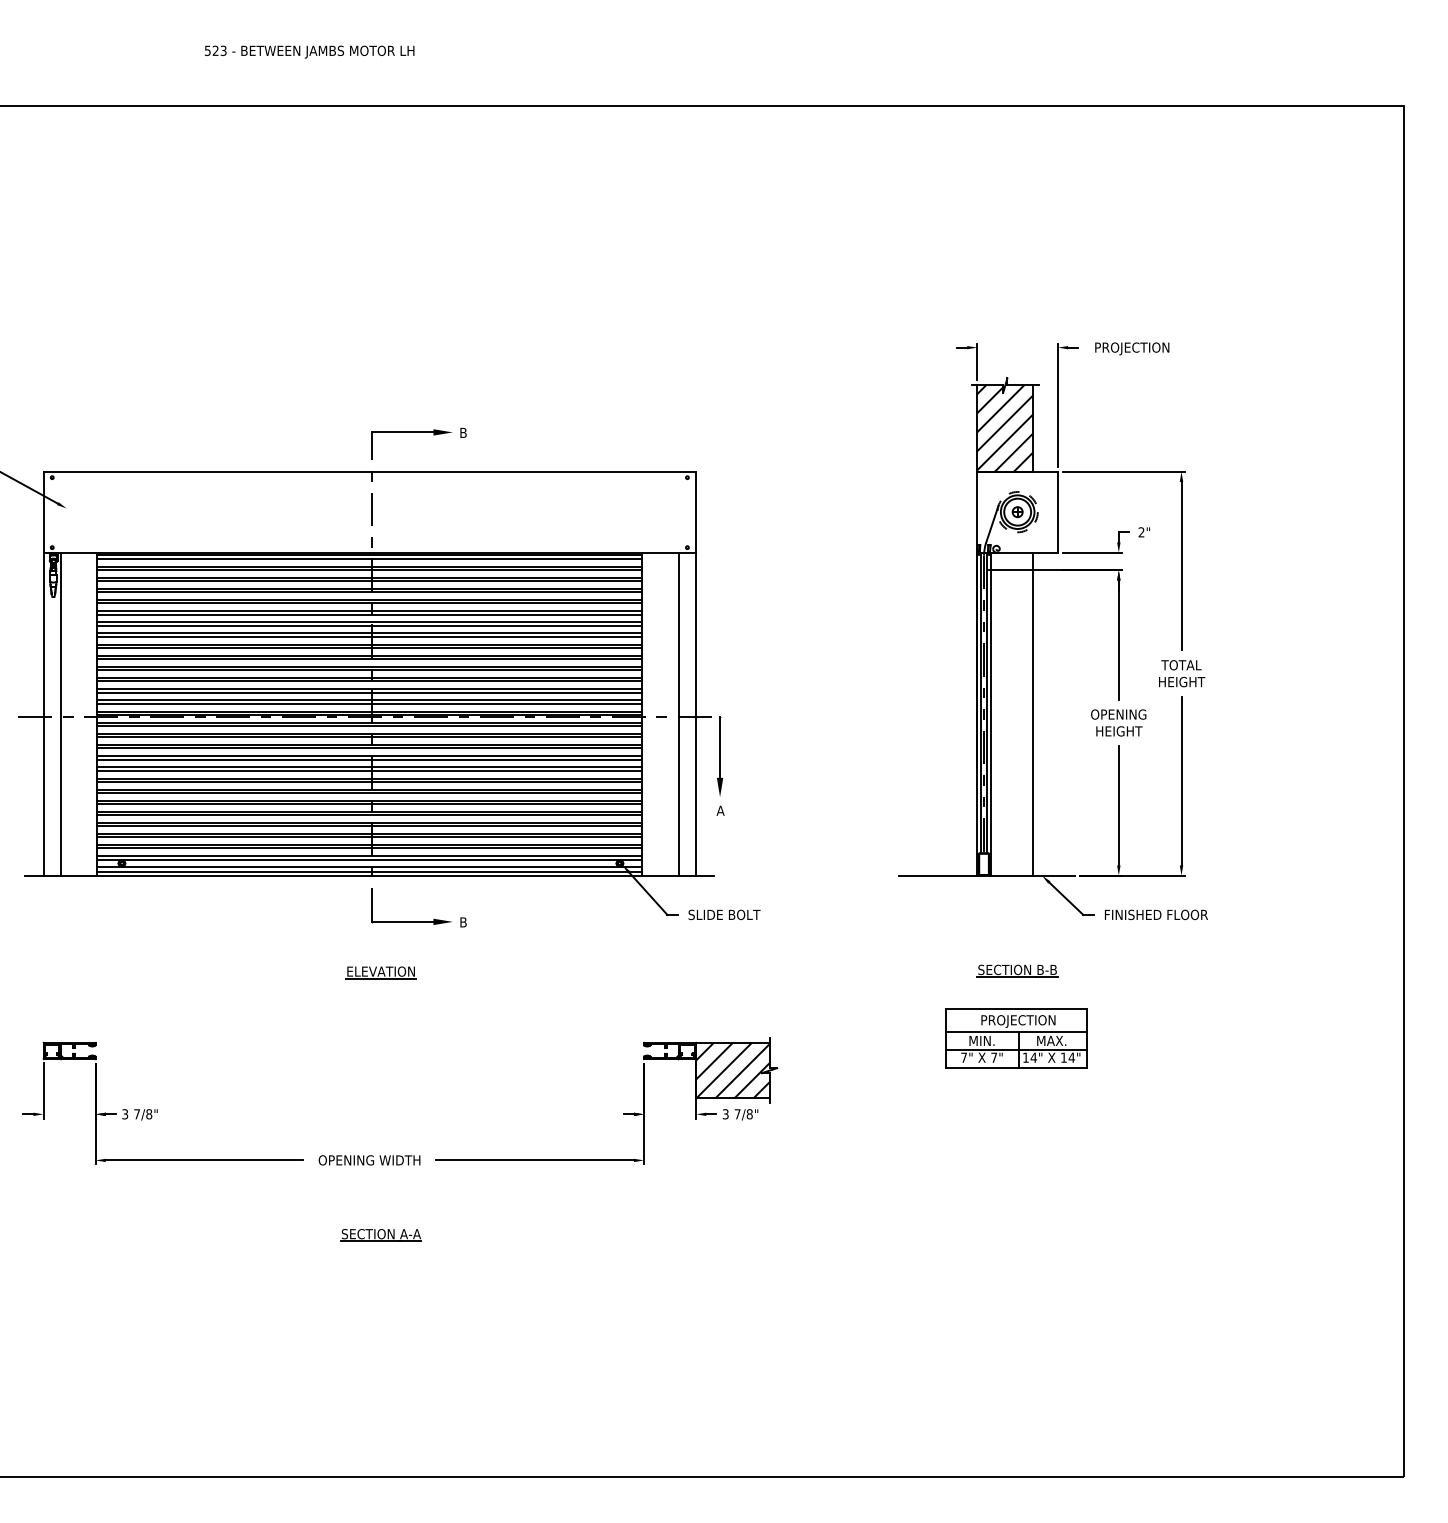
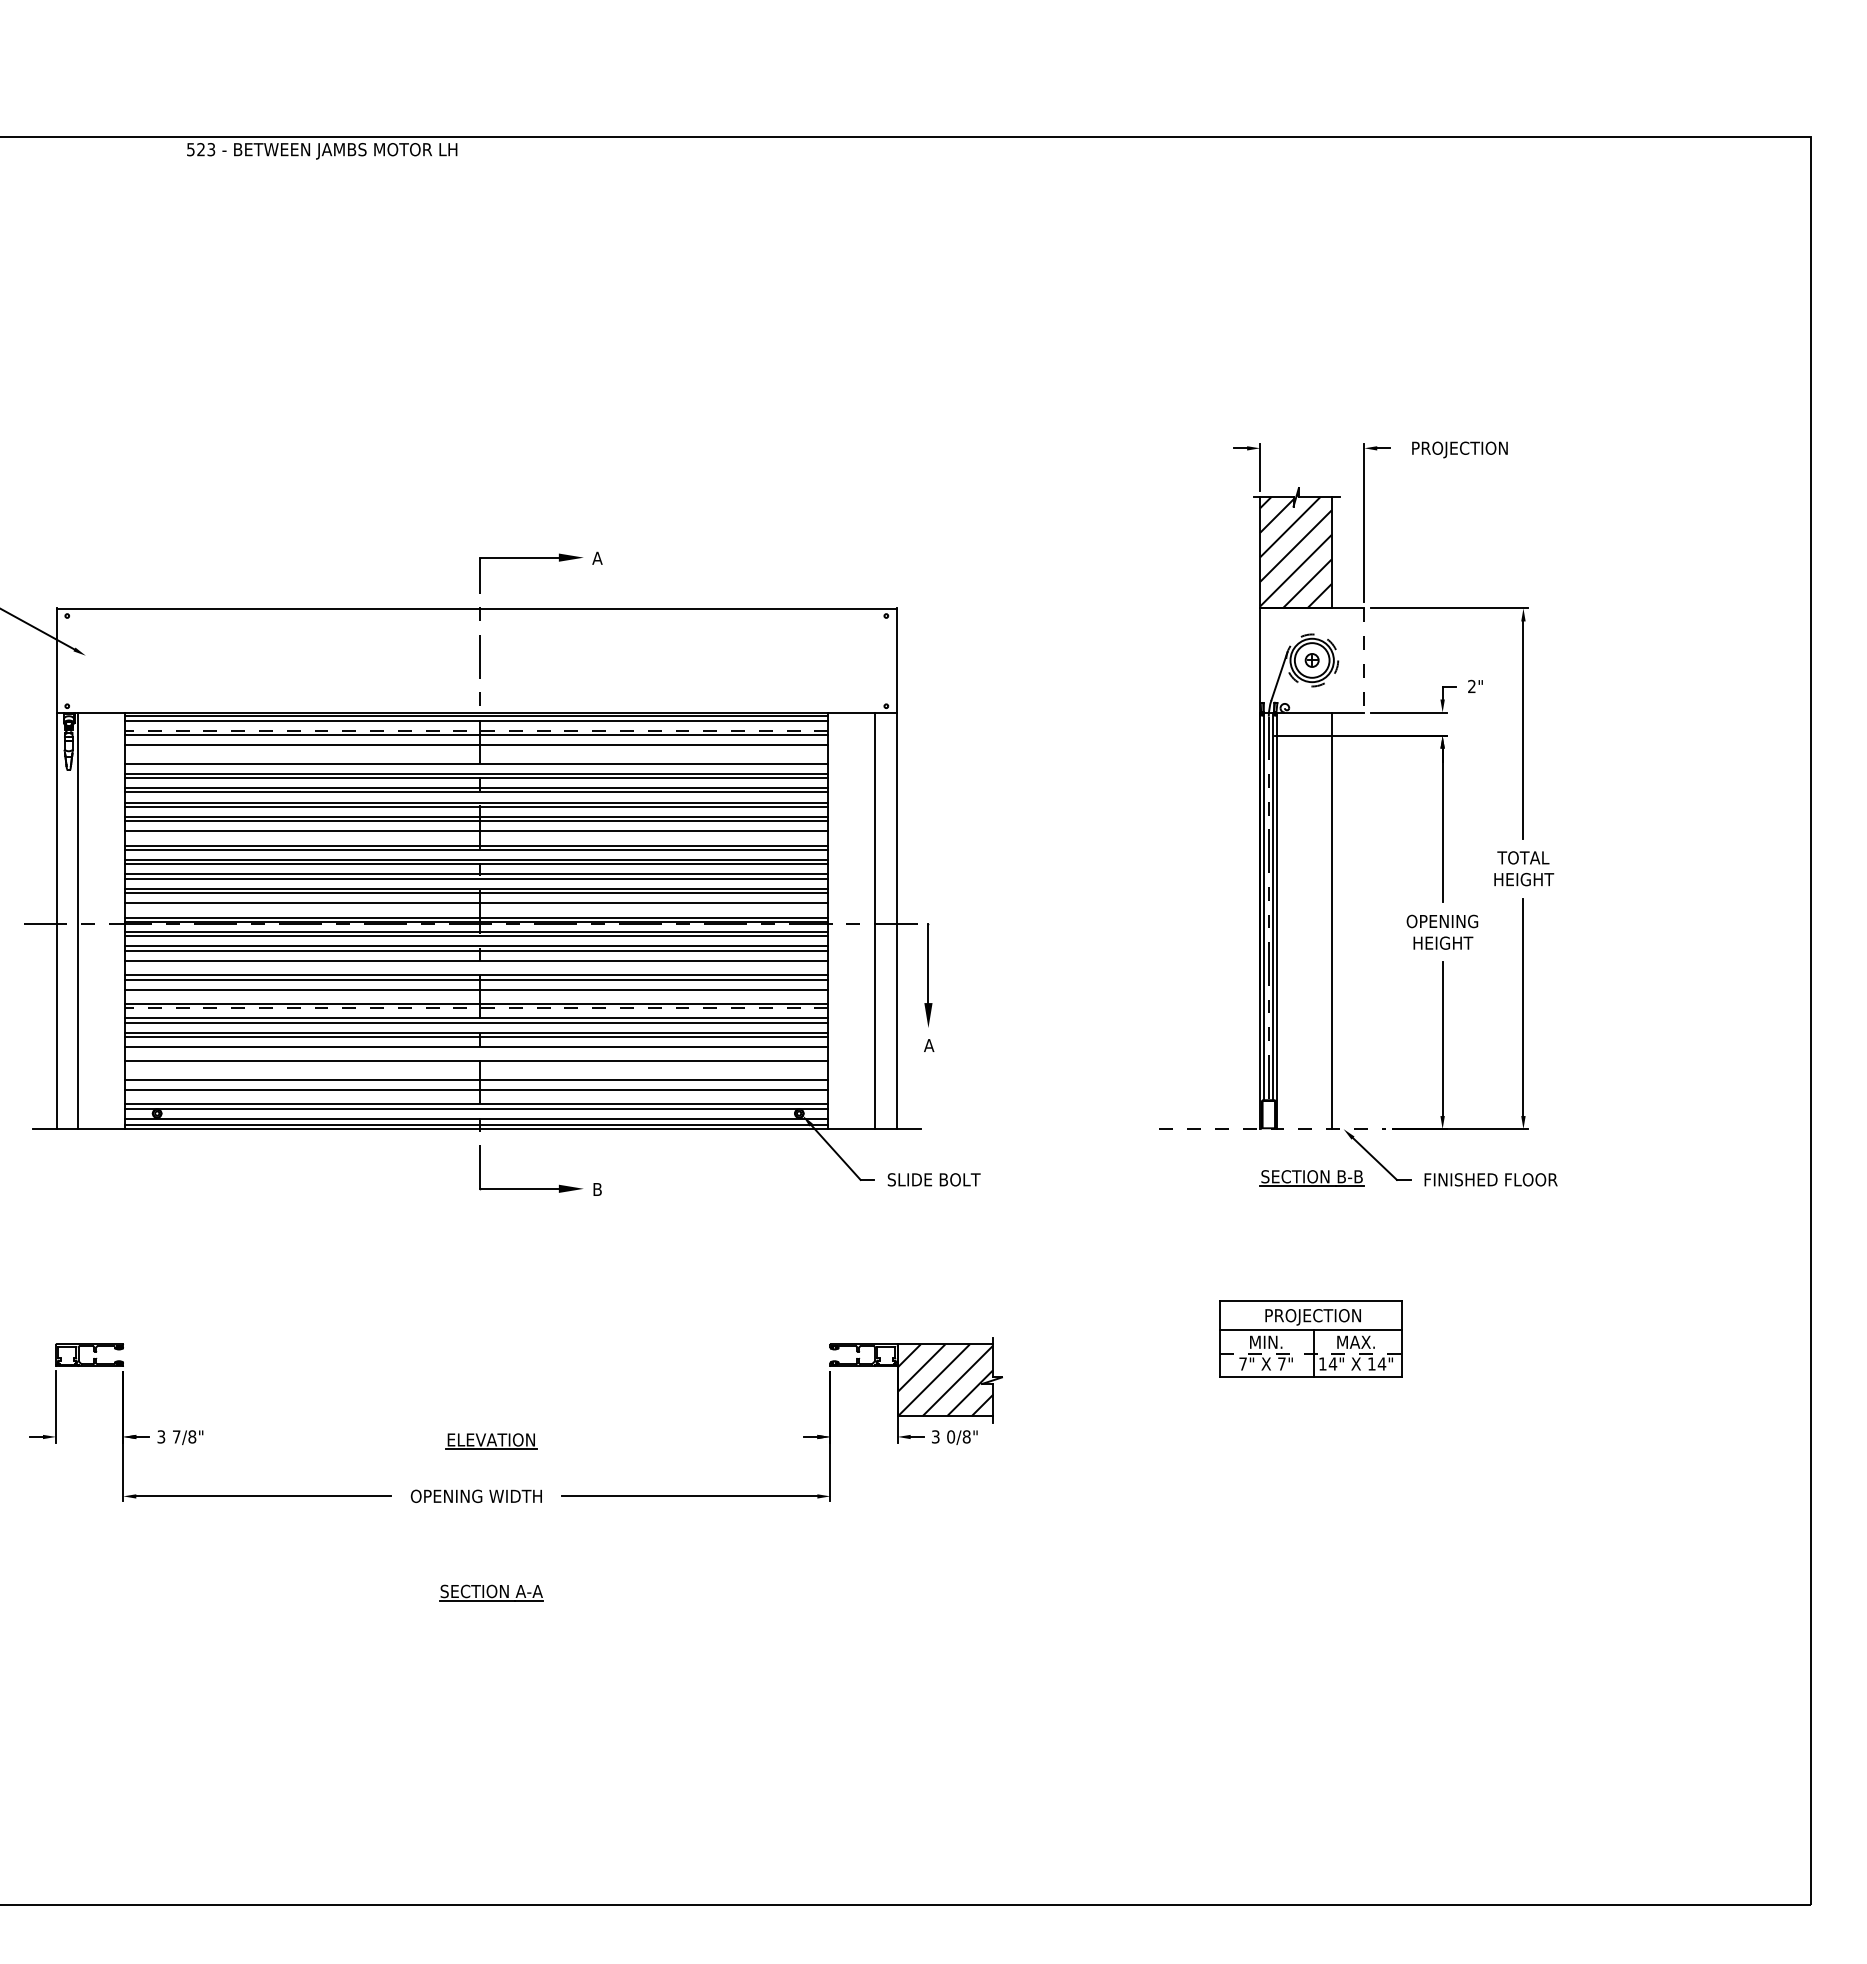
text: (309, 52) -> (322, 151), moved
text: (463, 432) -> (597, 557), B -> A
line: (1058, 512) -> (1364, 660), solid -> dashed
line: (369, 566) -> (476, 730), solid -> dashed
line: (369, 581) -> (476, 749), removed
line: (369, 588) -> (476, 759), removed
line: (369, 647) -> (476, 835), removed
line: (369, 703) -> (476, 907), removed
line: (369, 748) -> (476, 965), removed
line: (369, 770) -> (476, 993), removed
line: (369, 782) -> (476, 1008), solid -> dashed
line: (369, 815) -> (476, 1051), removed
line: (369, 826) -> (476, 1065), removed
line: (369, 834) -> (476, 1075), removed
line: (369, 848) -> (476, 1094), removed
line: (987, 875) -> (1273, 1129), solid -> dashed
part: (1017, 971) -> (1311, 1178), moved
part: (381, 972) -> (491, 1441), moved
line: (1017, 1049) -> (1311, 1353), solid -> dashed
text: (737, 1113) -> (951, 1436), 7/8" -> 0/8"

